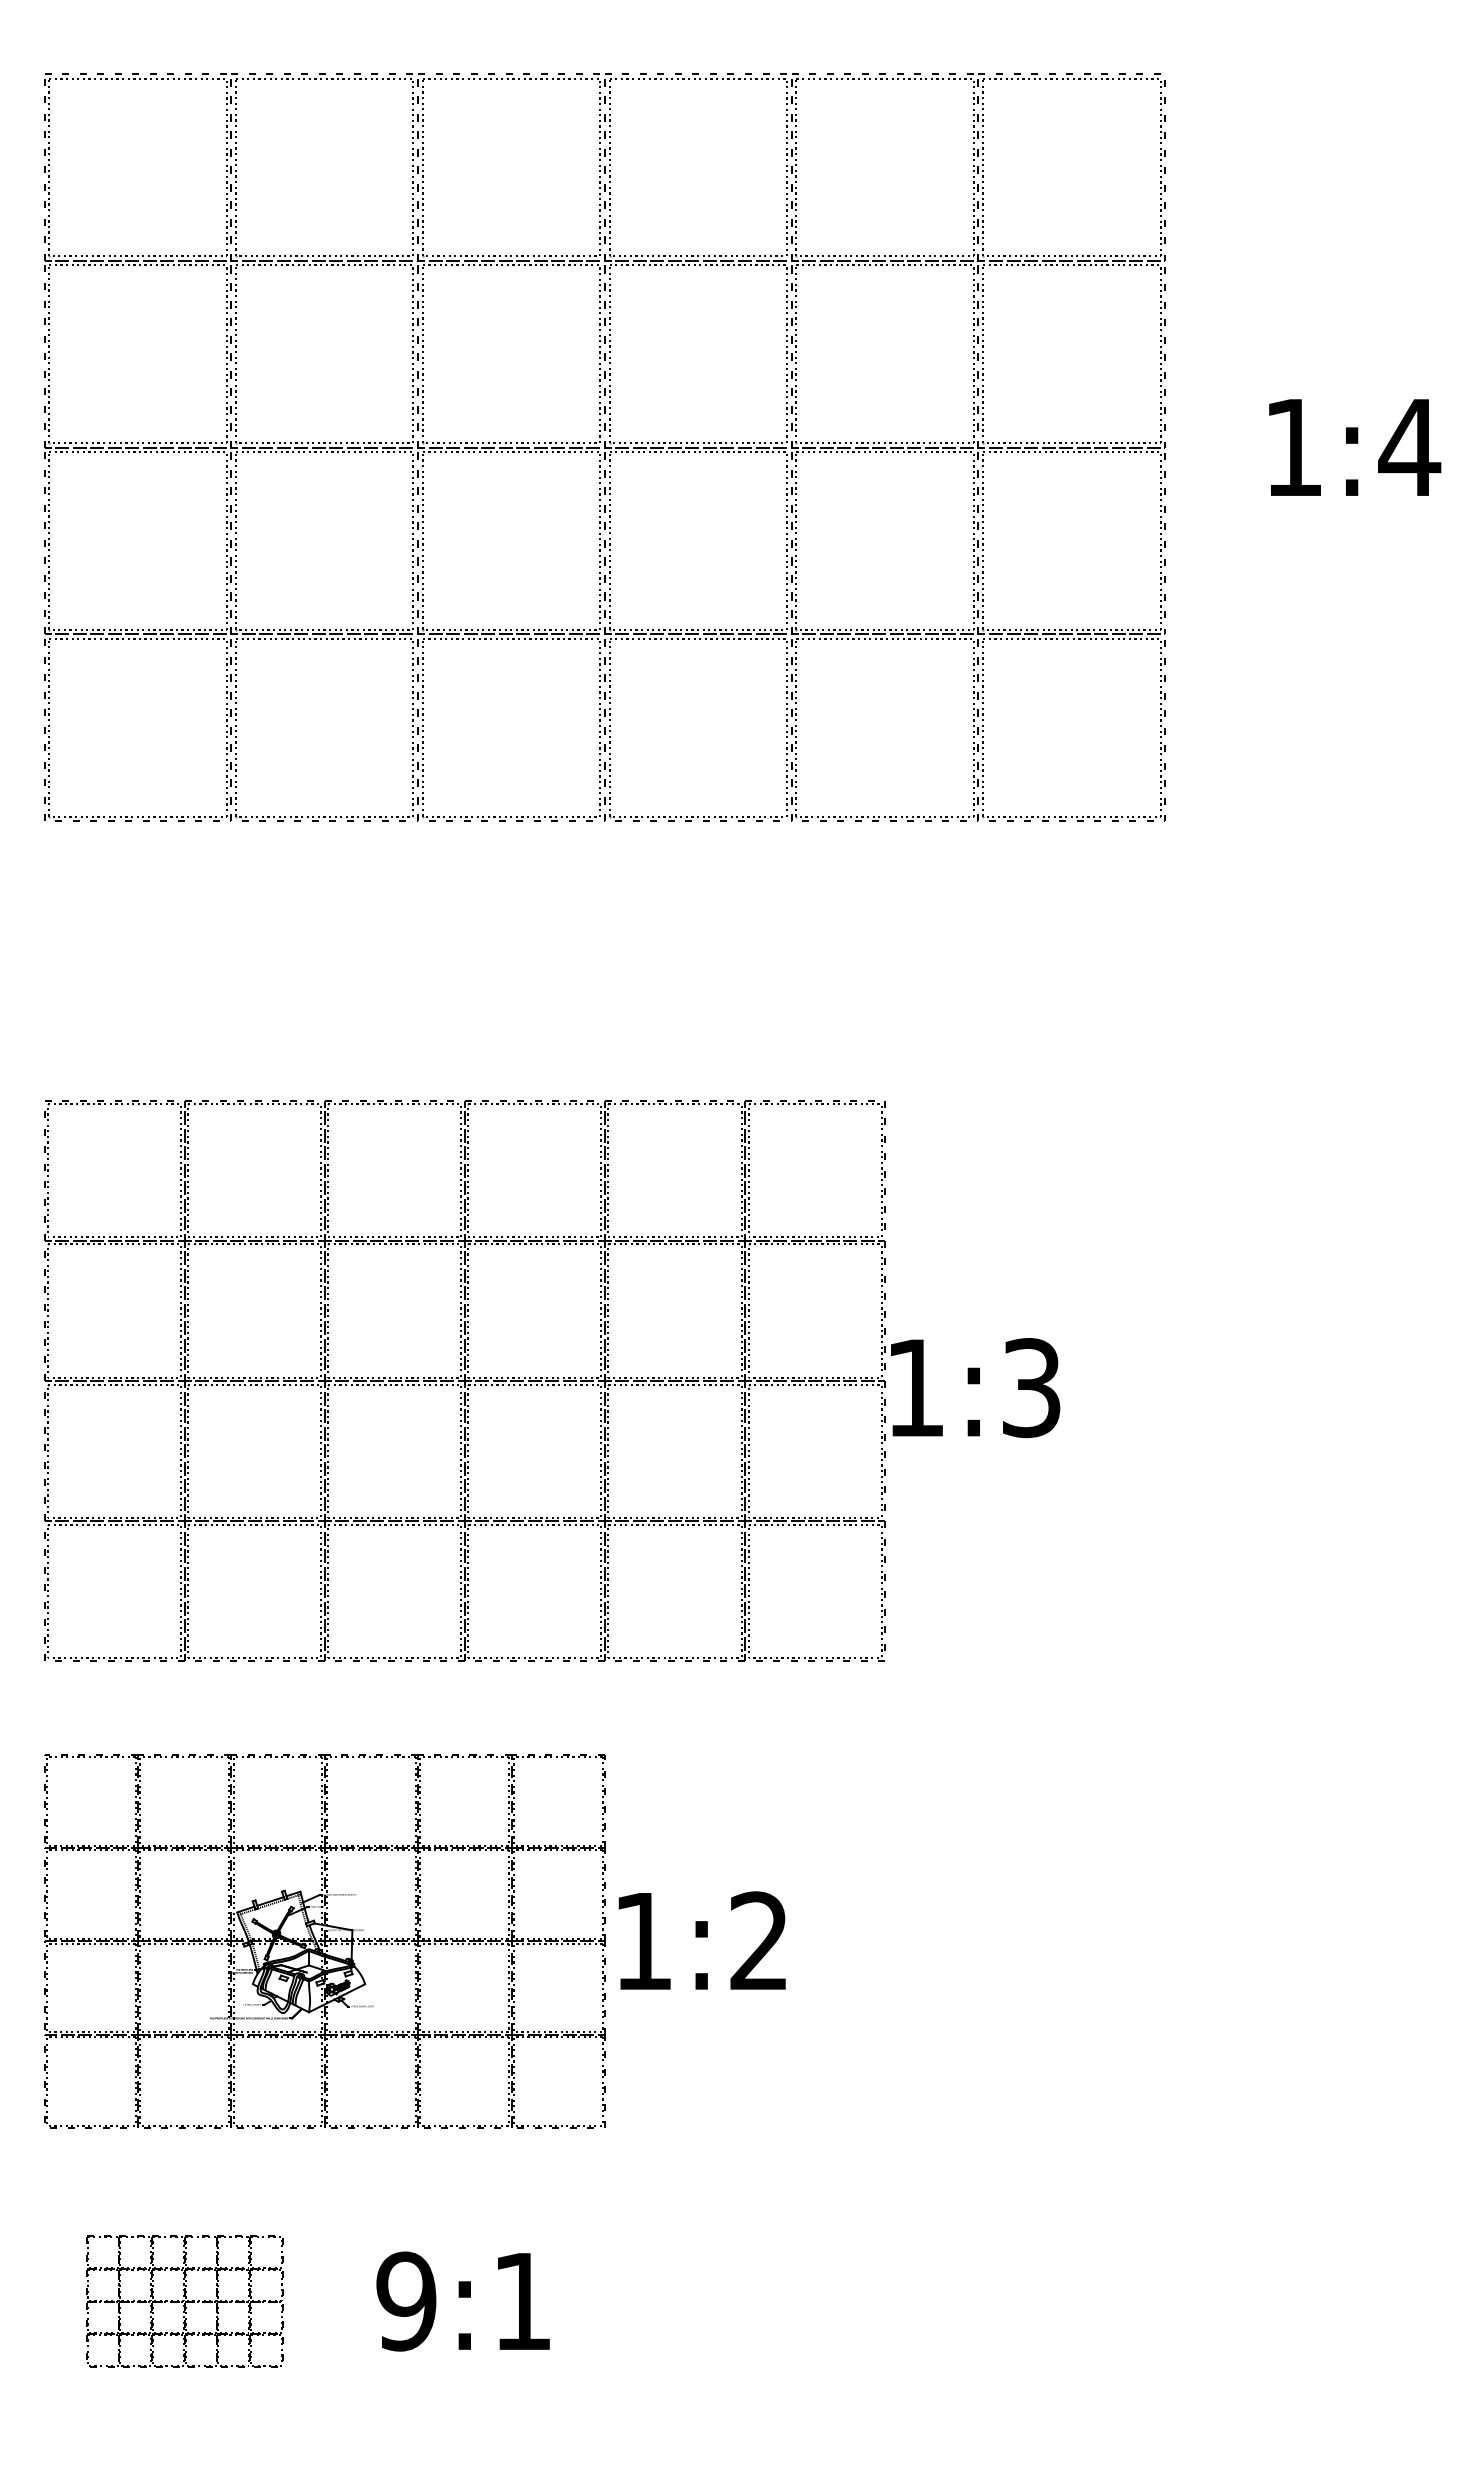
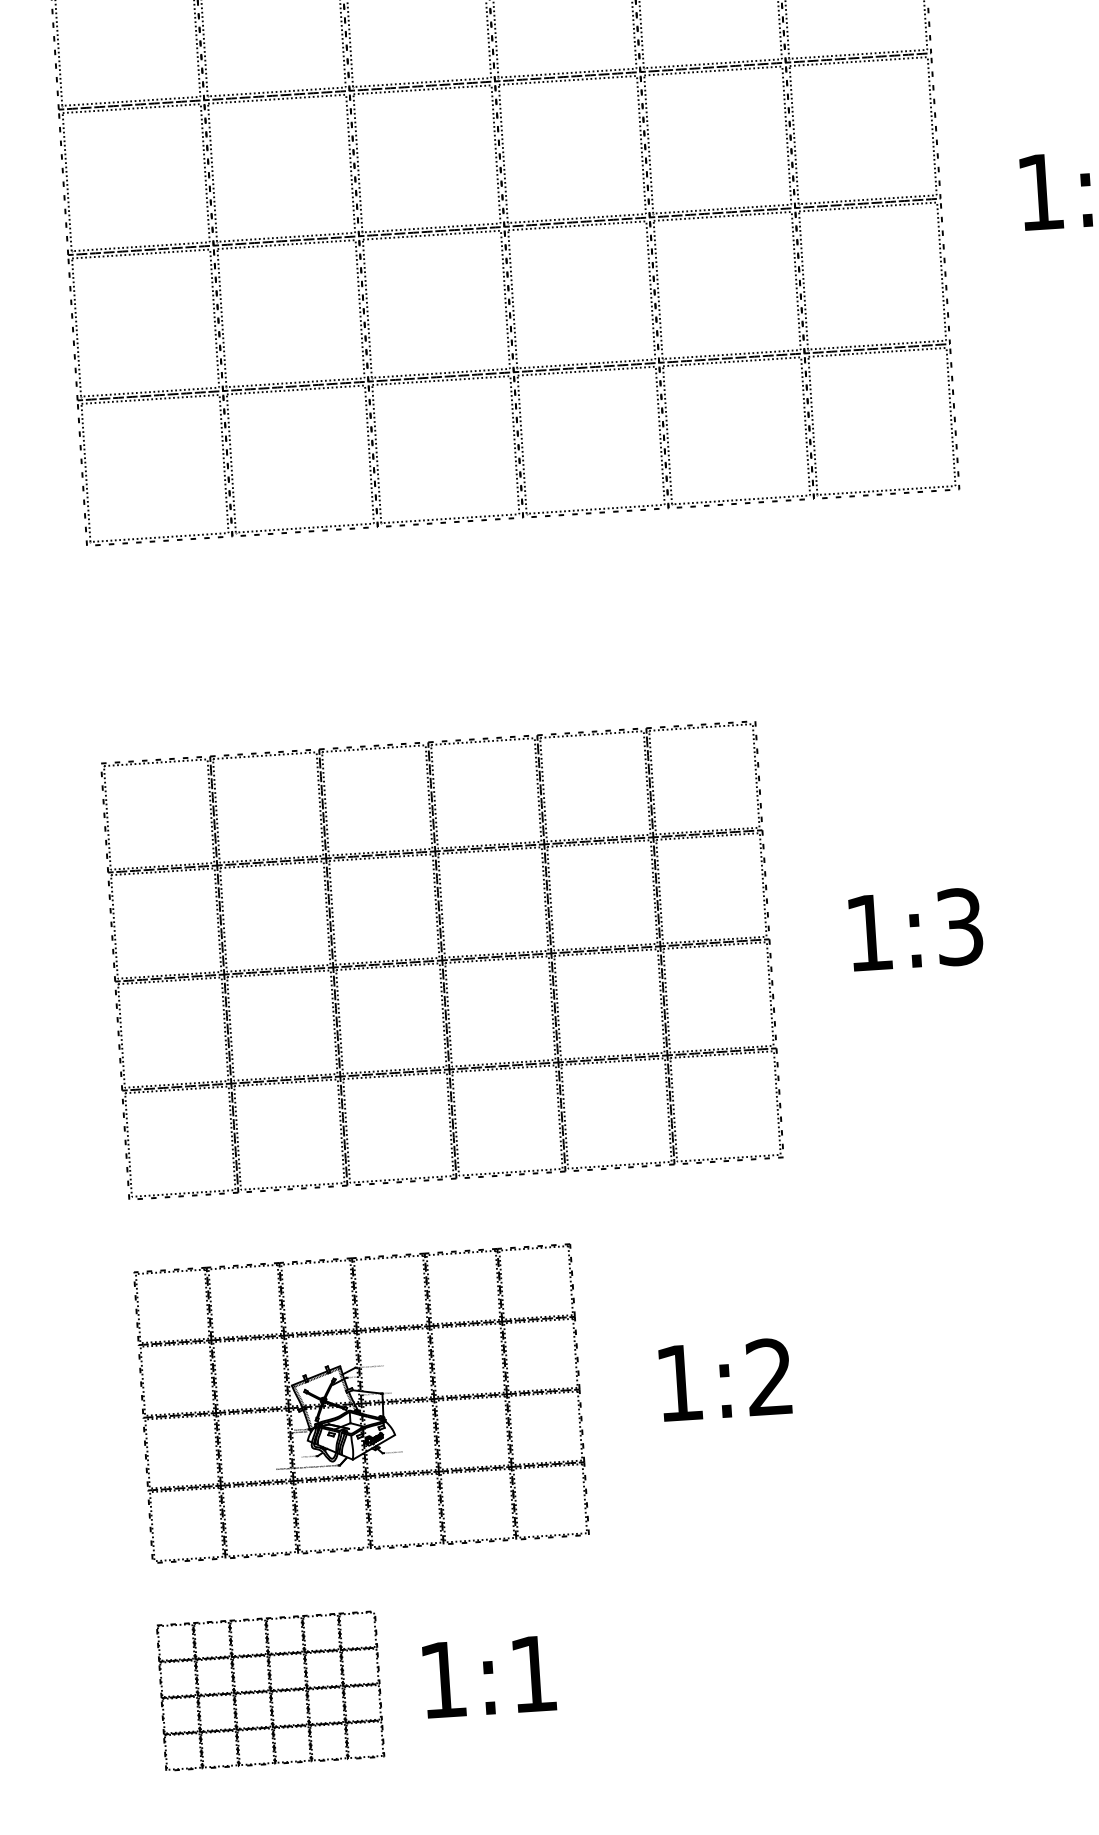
text: (975, 1388) -> (916, 930), moved
text: (701, 1940) -> (724, 1379), moved
part: (184, 2301) -> (270, 1691), size x1.43
text: (406, 2301) -> (443, 1679), 9:1 -> 1:1

